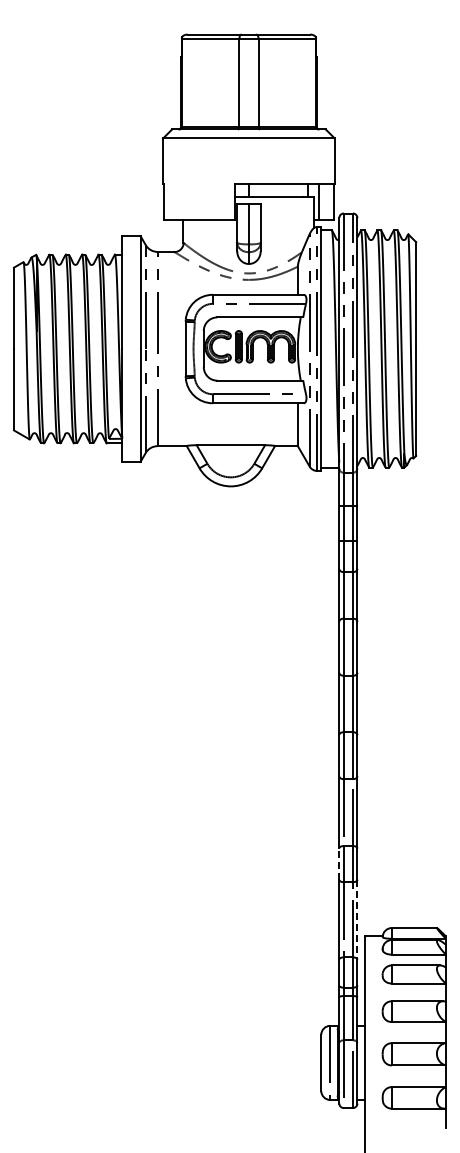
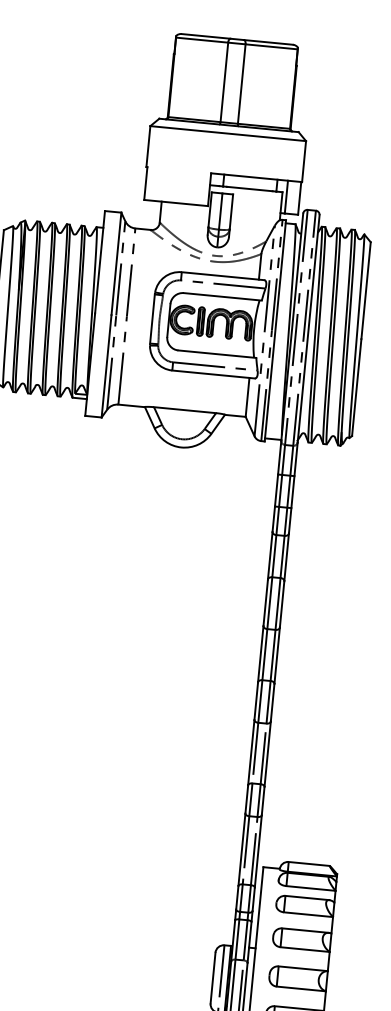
line: (339, 864) -> (246, 799), dashed -> solid
line: (357, 919) -> (258, 851), dashed -> solid

